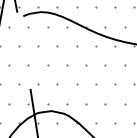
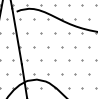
line: (23, 50) -> (16, 36), added

